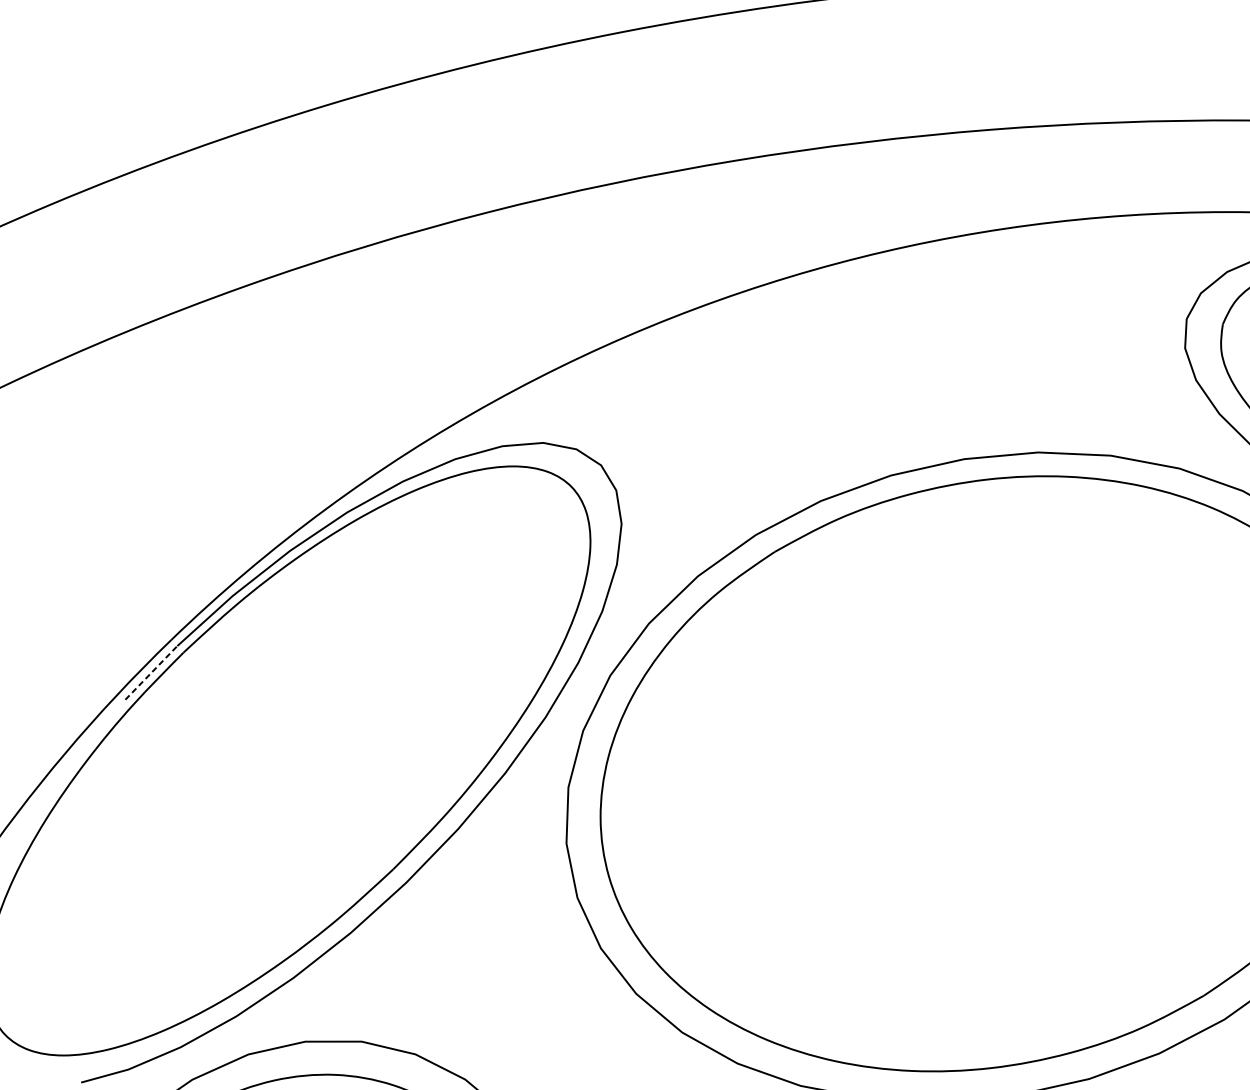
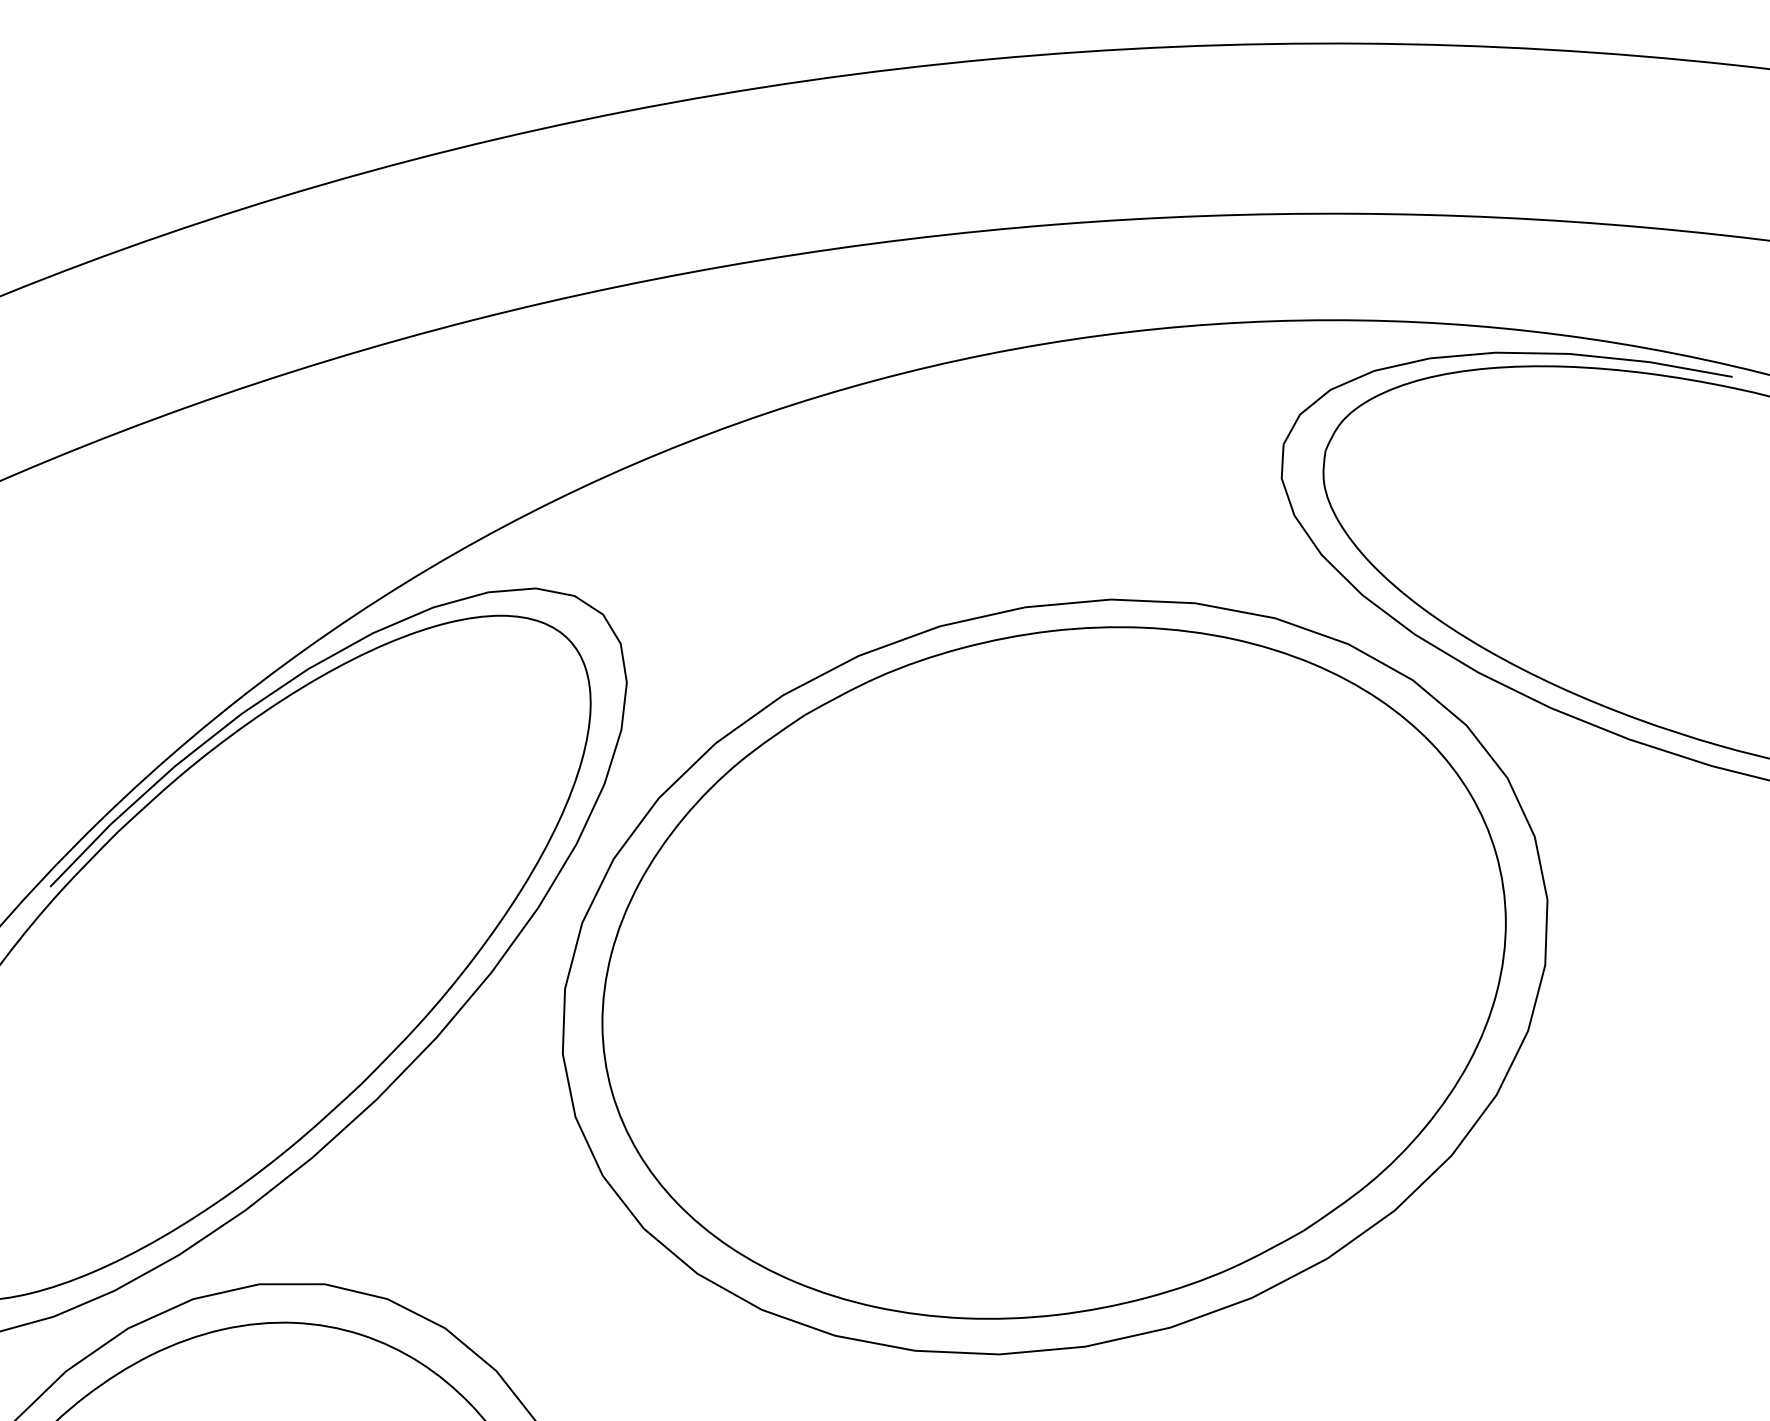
line: (151, 672) -> (80, 855), dashed -> solid

